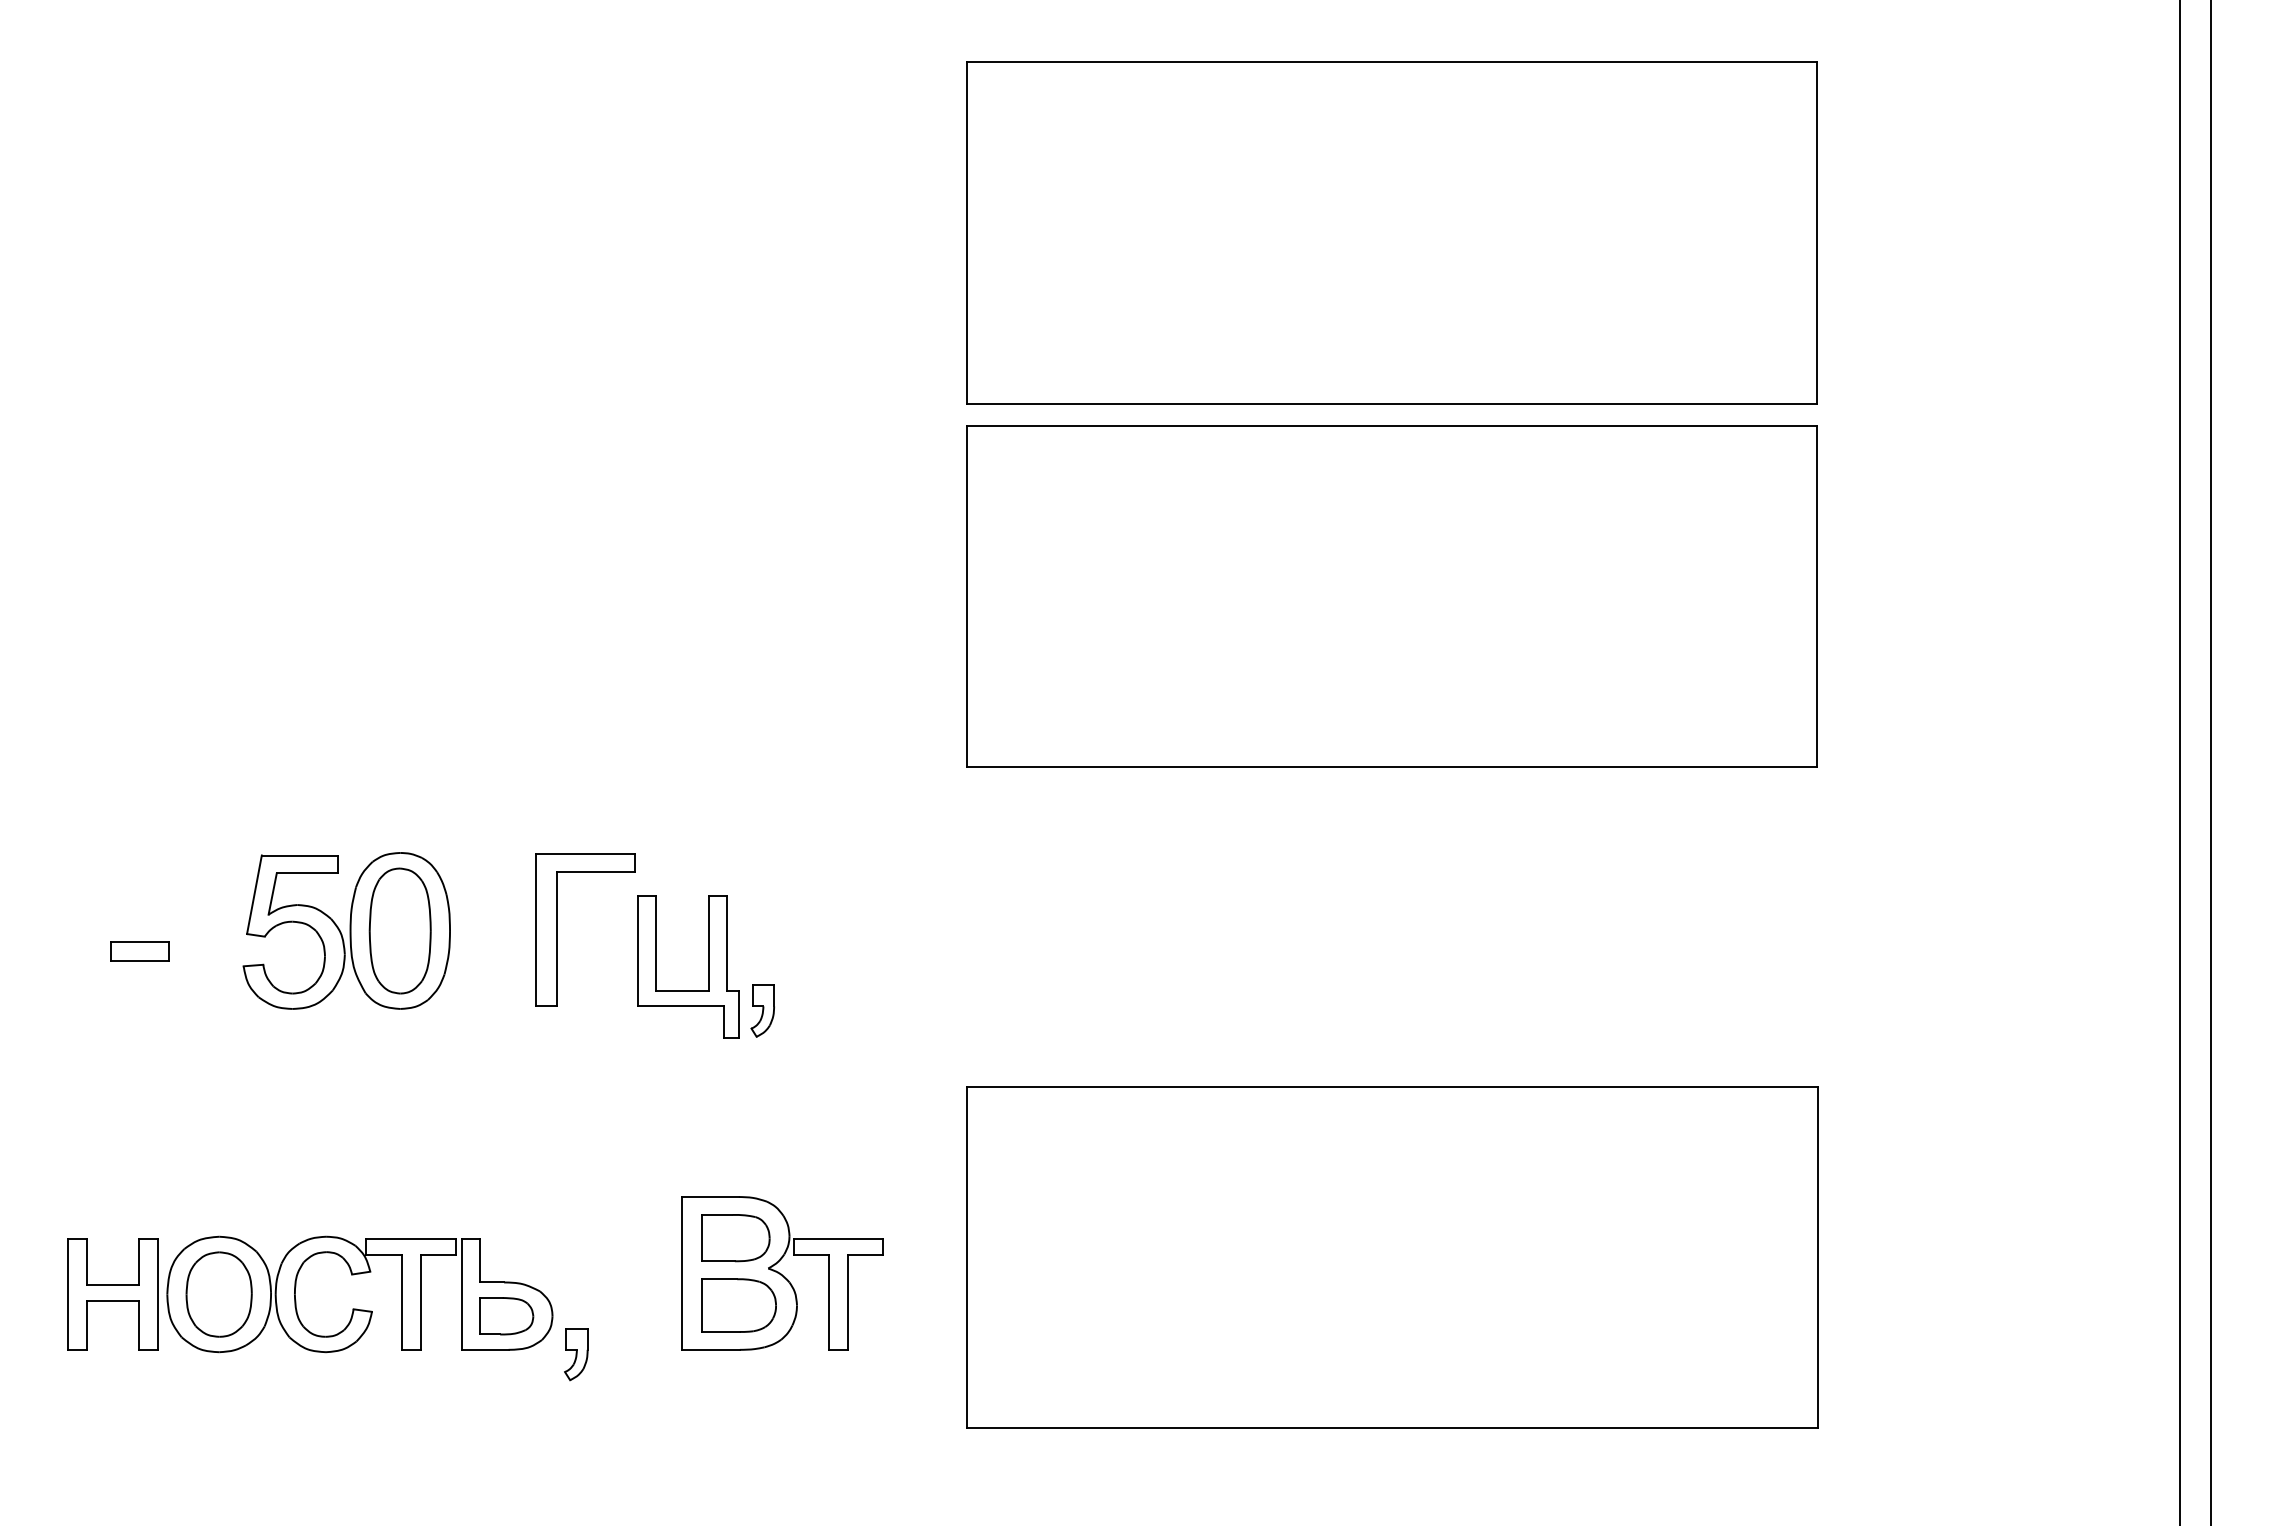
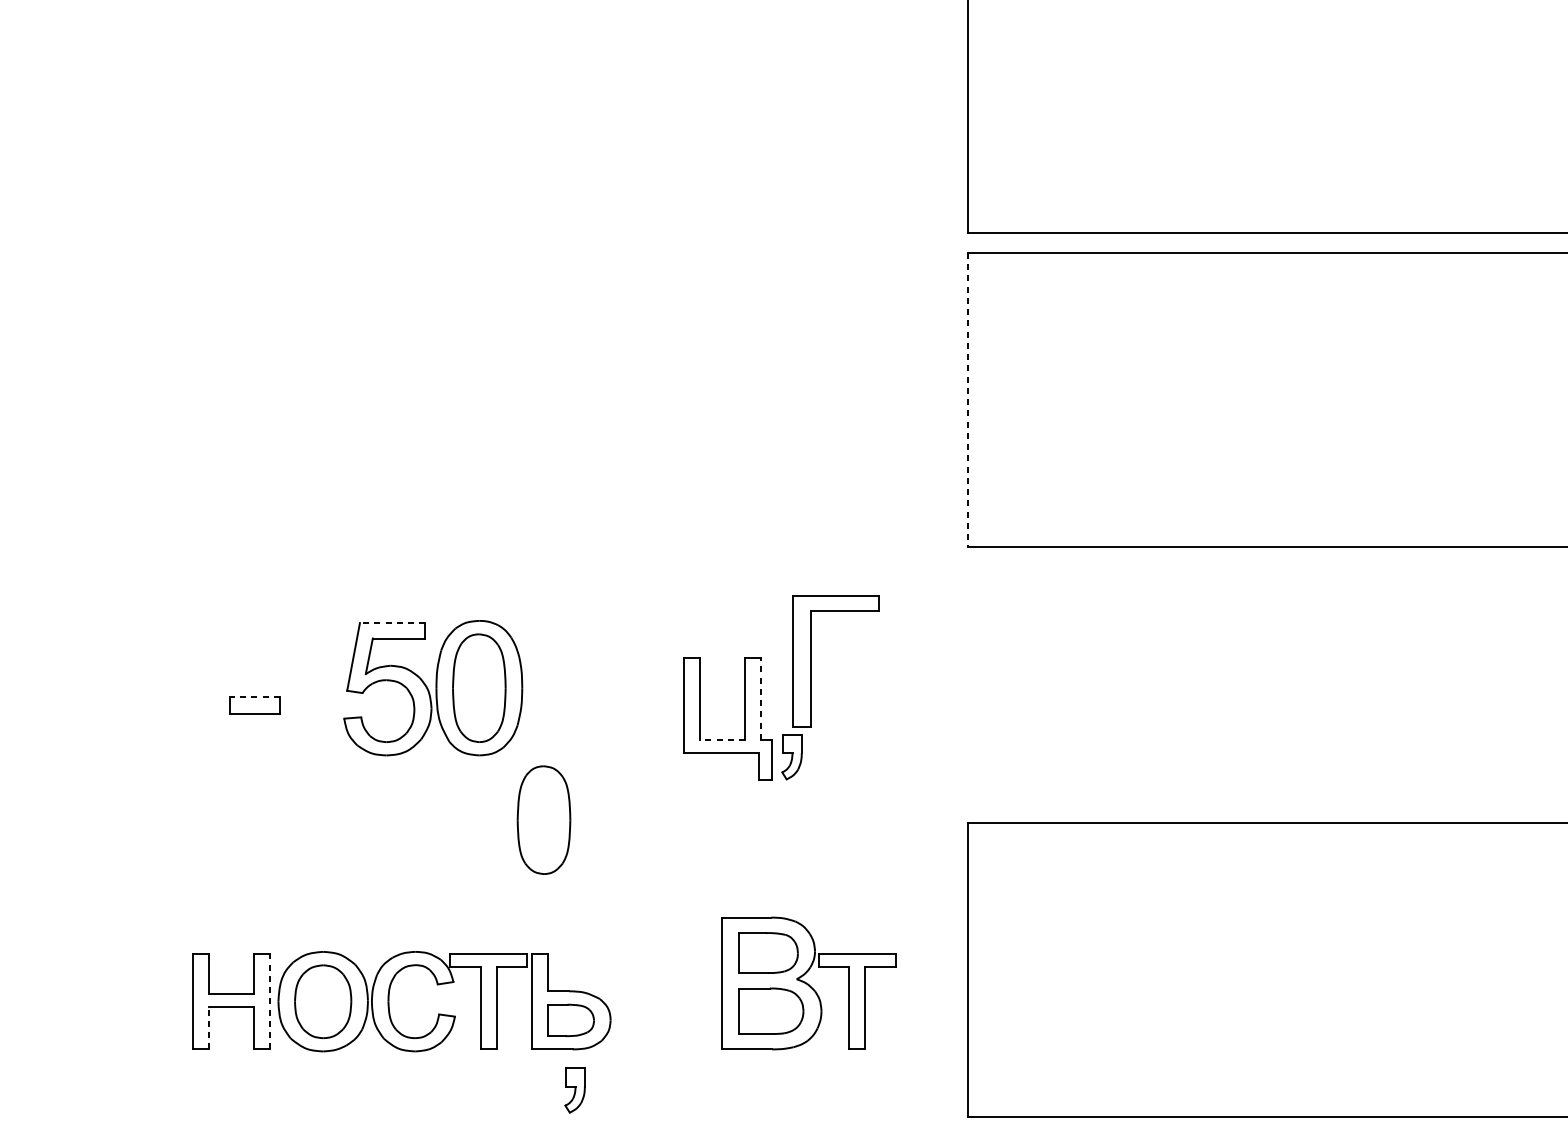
line: (966, 596) -> (967, 399), solid -> dashed
line: (299, 855) -> (392, 623), solid -> dashed
part: (557, 929) -> (811, 661), moved
line: (139, 941) -> (254, 697), solid -> dashed
line: (727, 943) -> (761, 698), solid -> dashed
line: (682, 991) -> (722, 740), solid -> dashed
part: (474, 1083) -> (543, 819), added
line: (157, 1293) -> (269, 1000), solid -> dashed
line: (87, 1325) -> (209, 1028), solid -> dashed
part: (576, 1354) -> (575, 1090), moved

